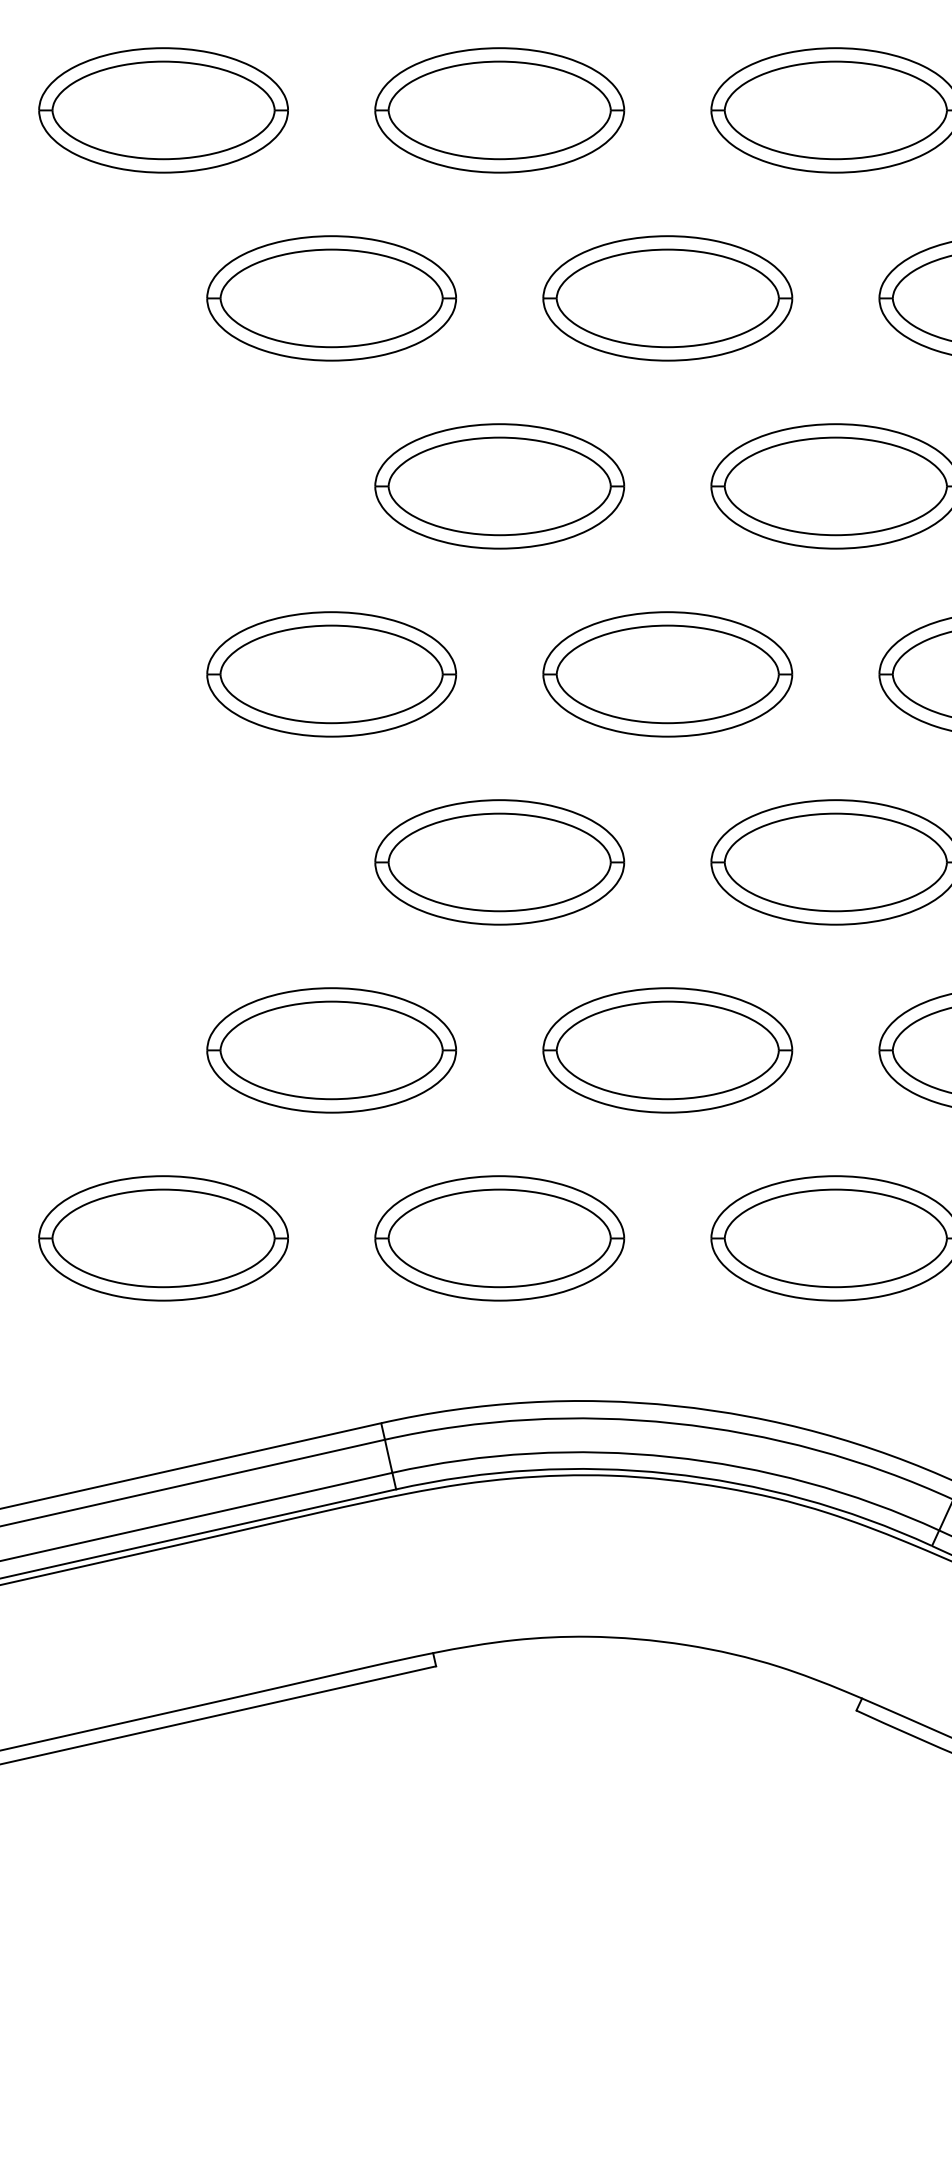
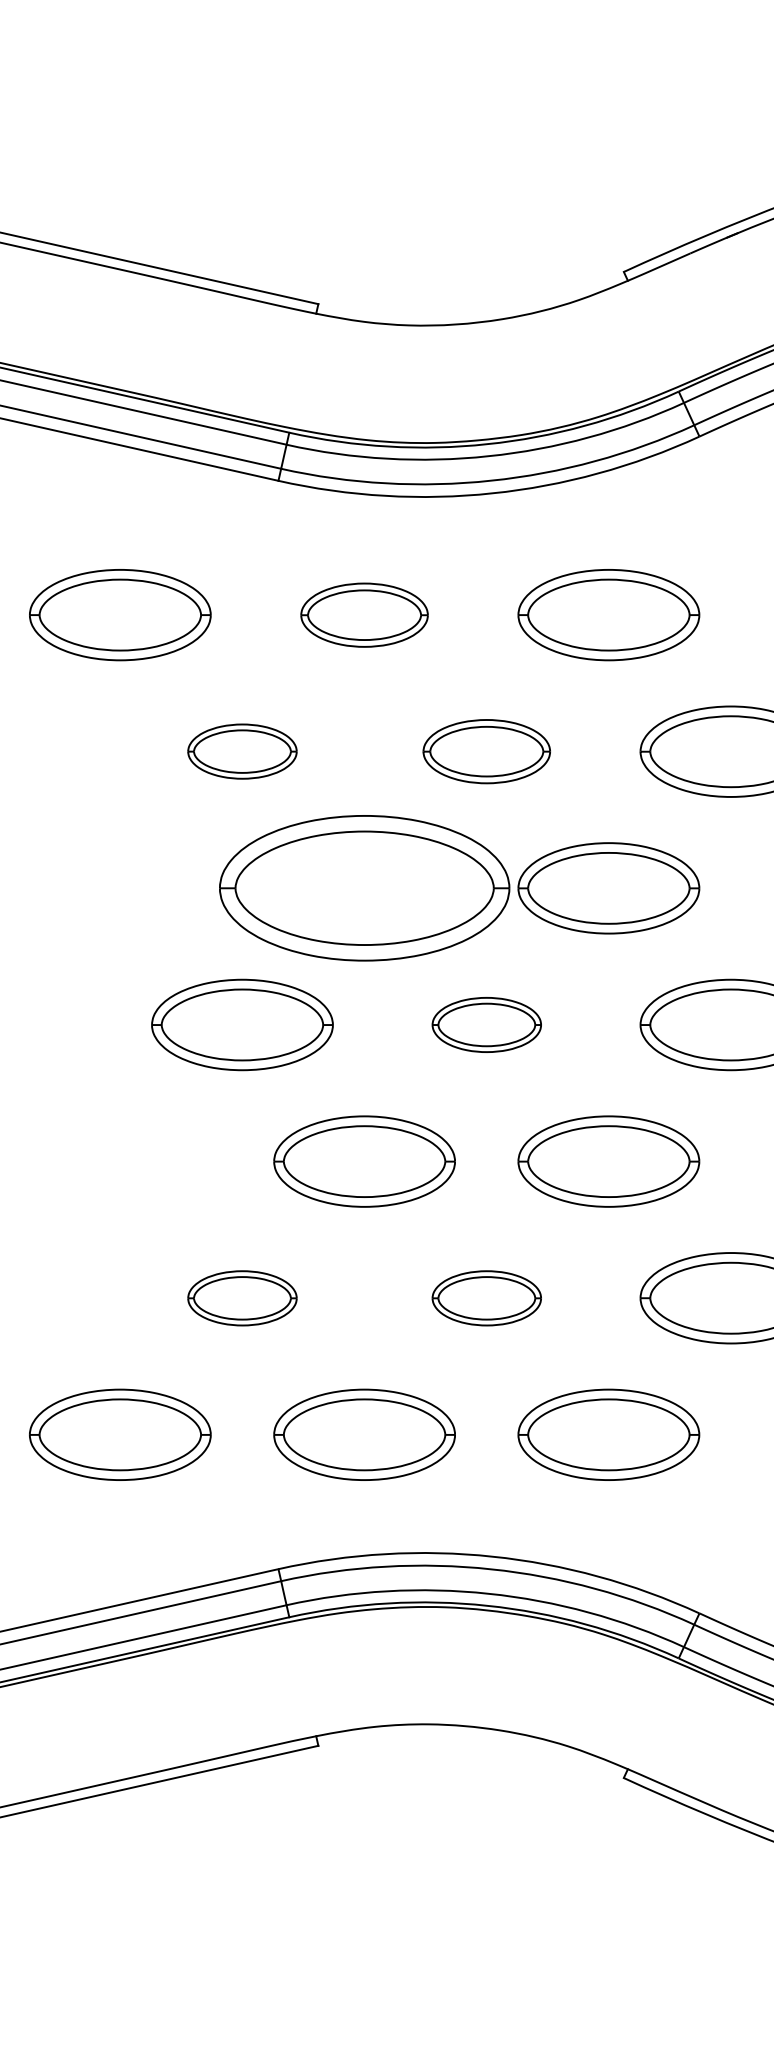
part: (499, 110) -> (364, 615), size x0.7
part: (331, 298) -> (242, 751), size x0.6
part: (667, 298) -> (486, 751), size x0.7
part: (499, 486) -> (364, 888), size x1.6
part: (667, 673) -> (486, 1024), size x0.6
part: (331, 1050) -> (242, 1298), size x0.6
part: (667, 1050) -> (486, 1298), size x0.6

